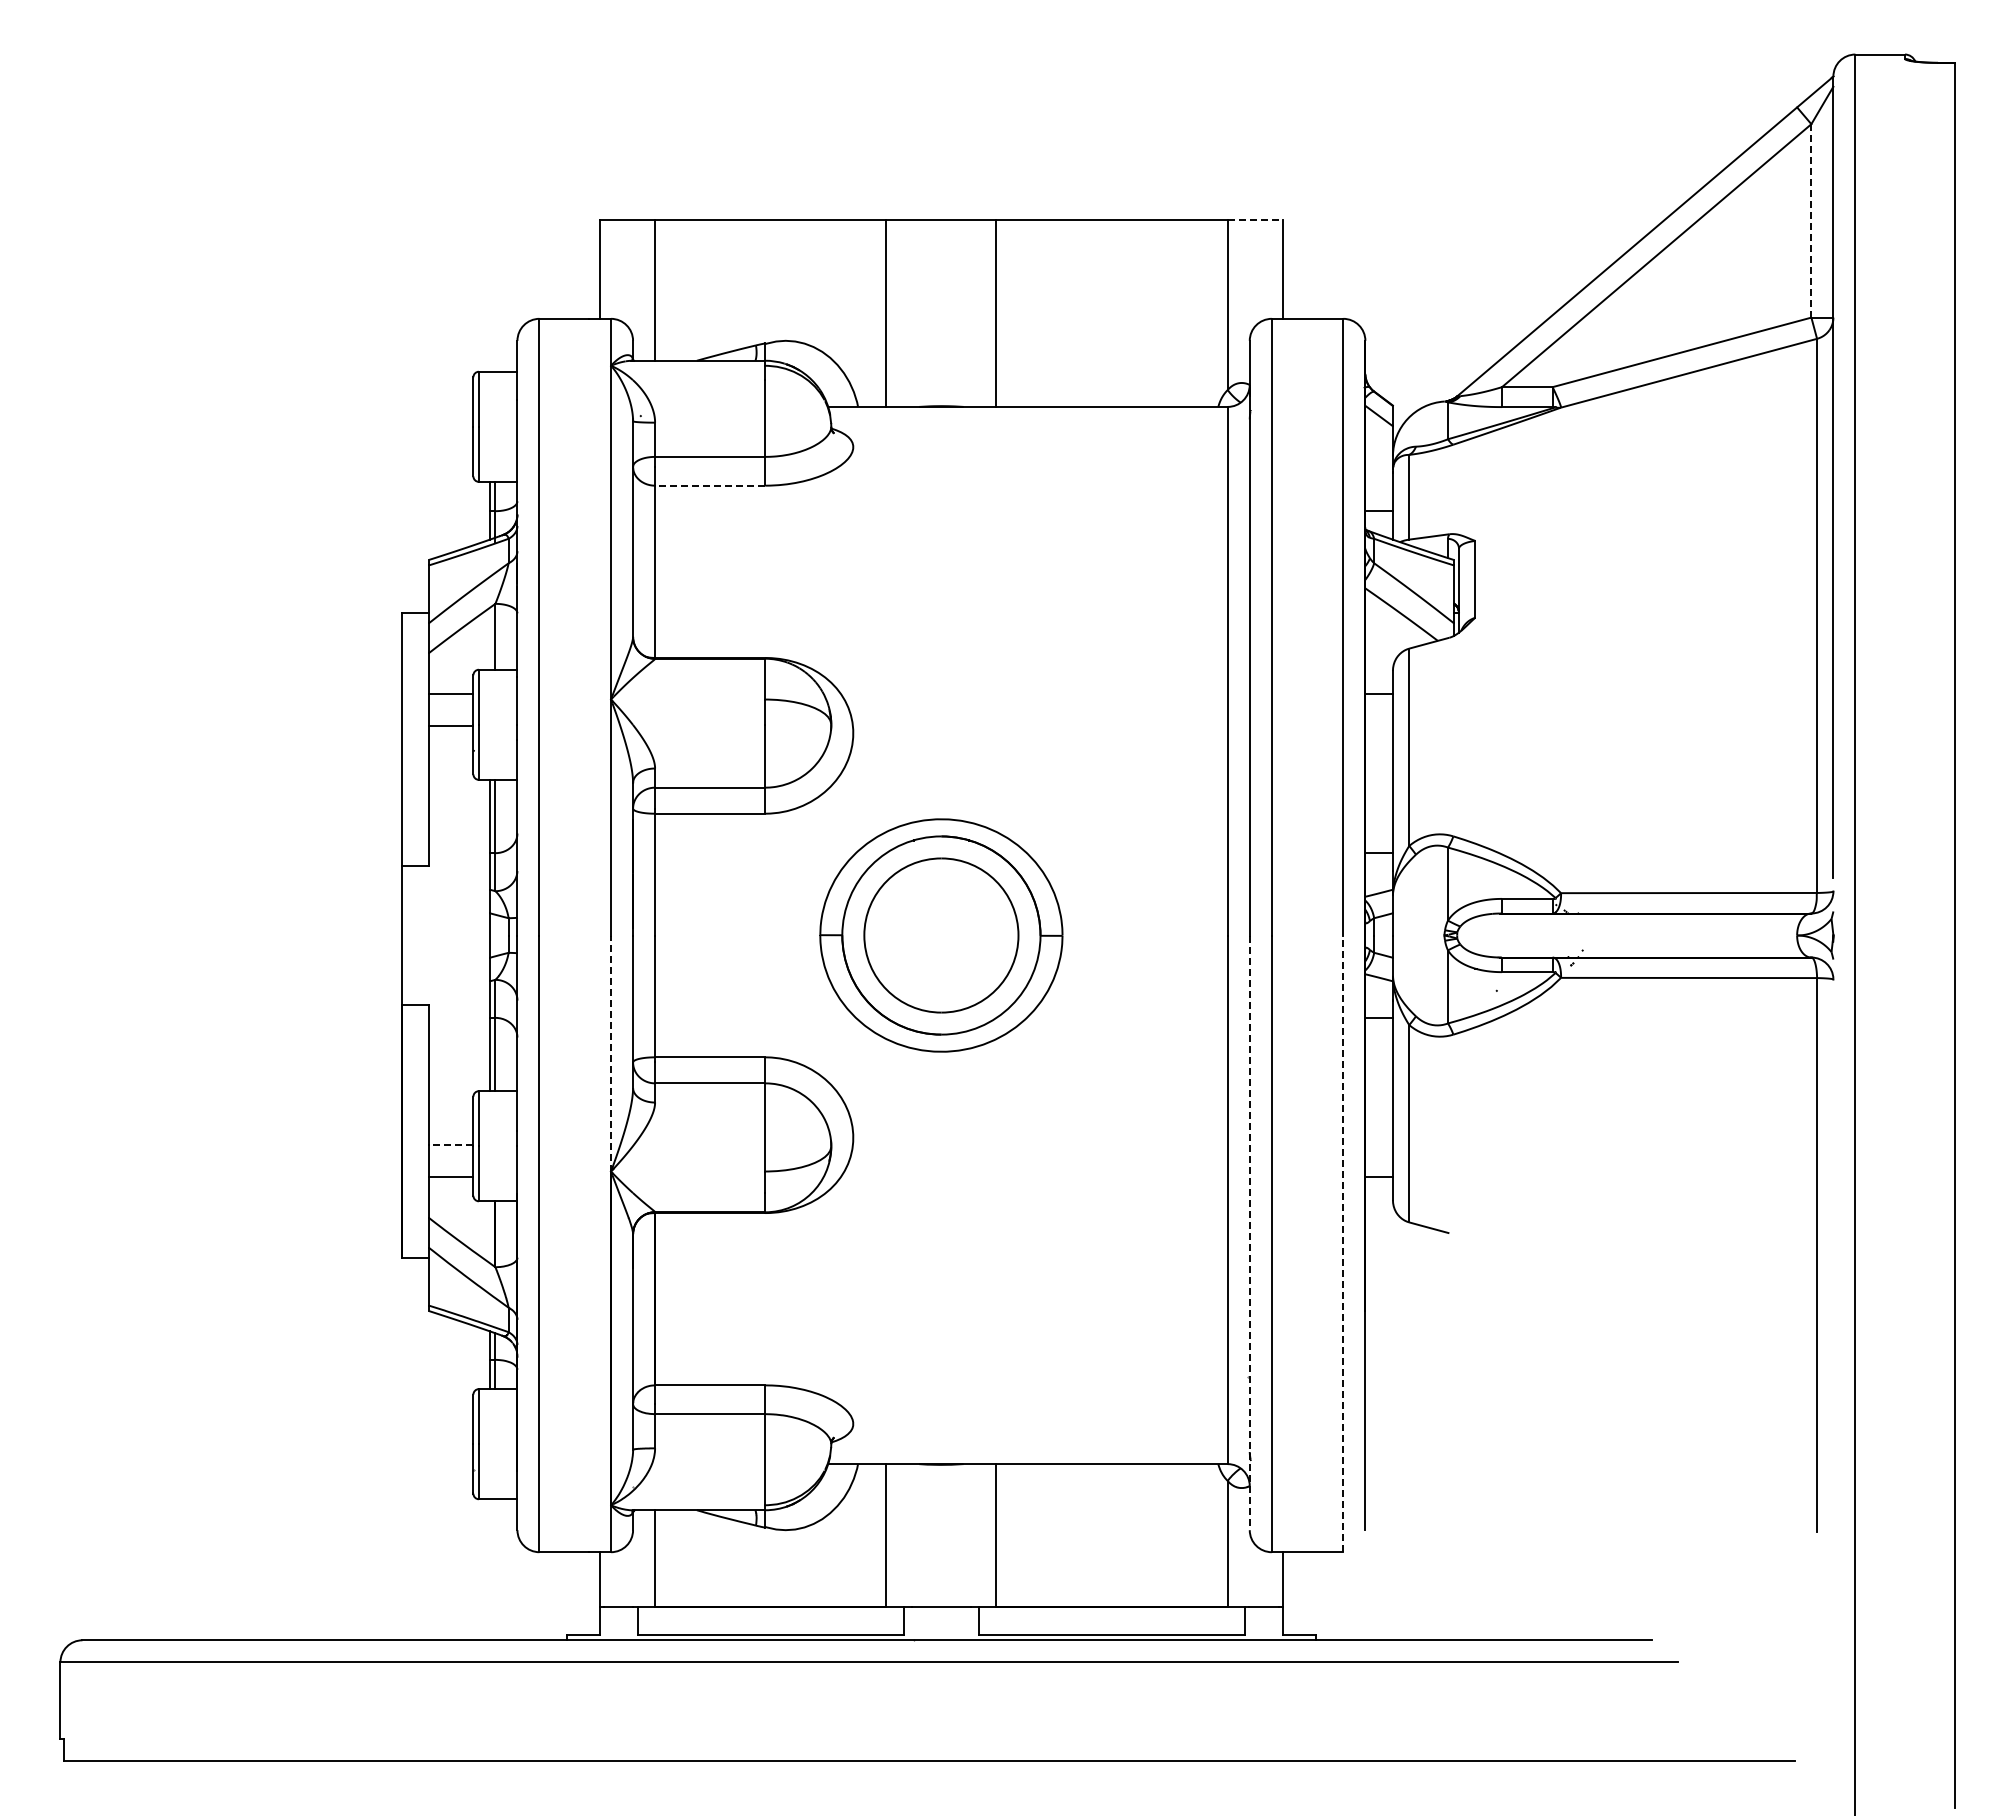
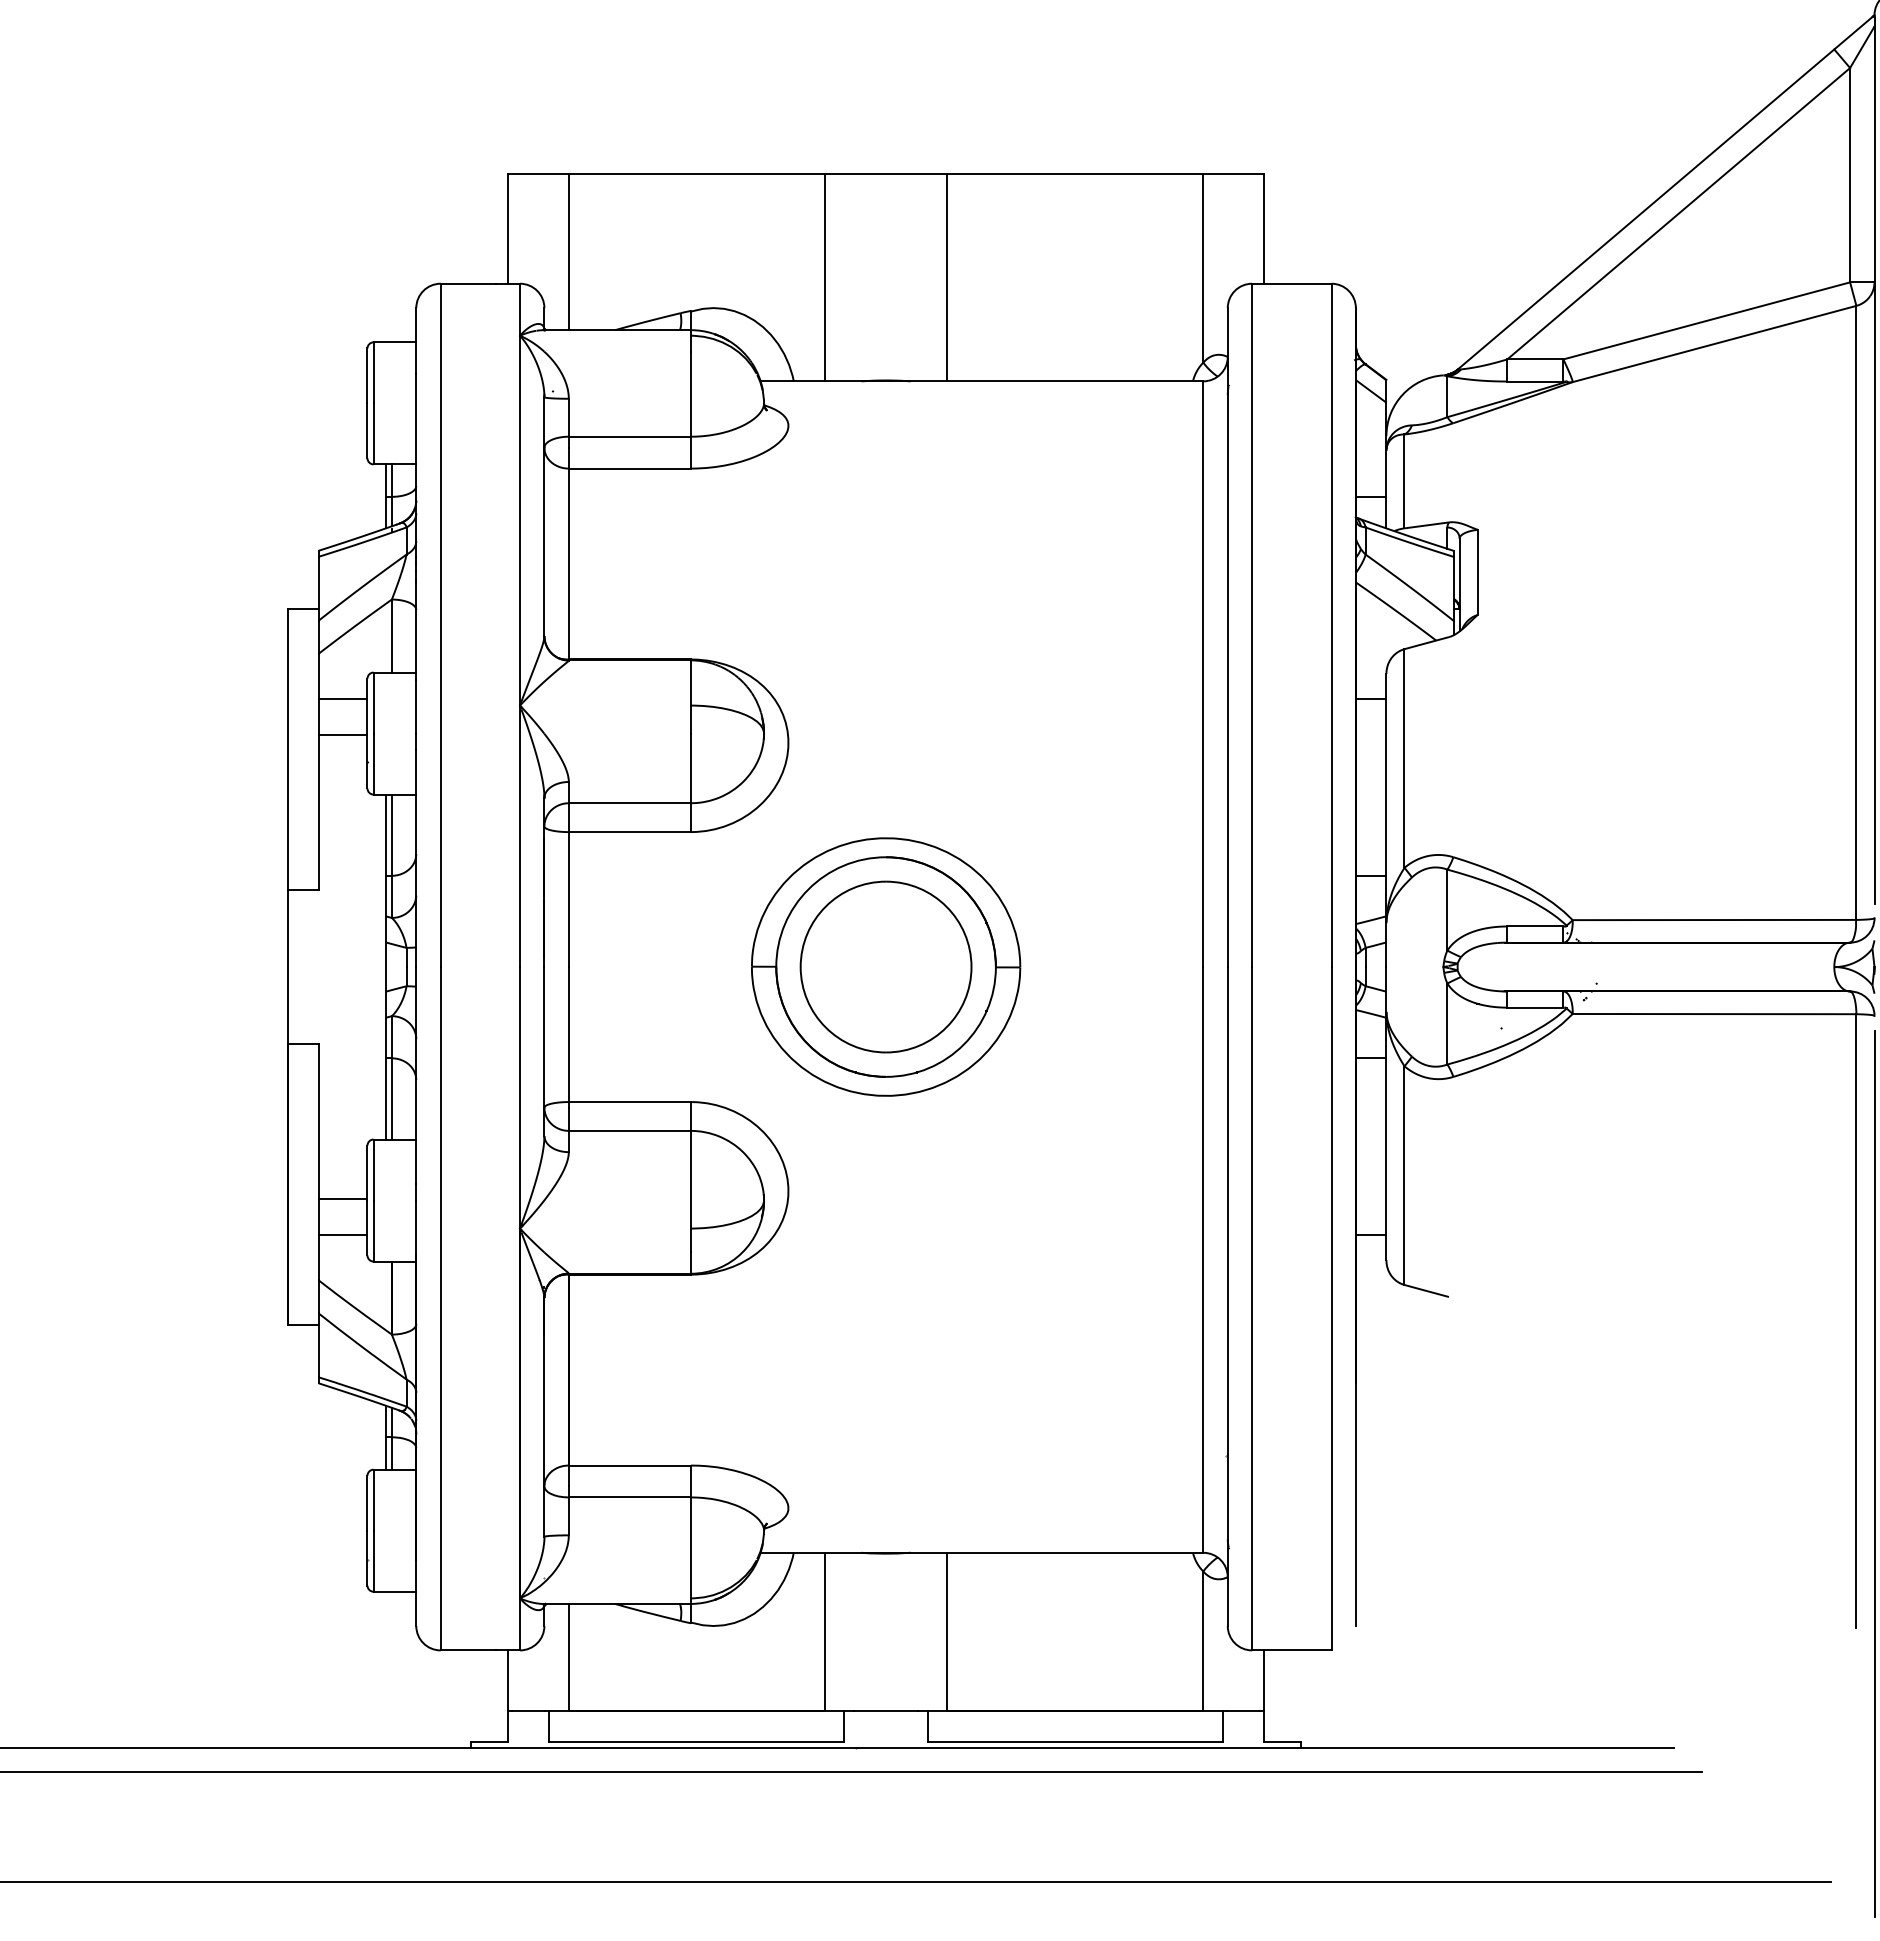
line: (1255, 219) -> (1234, 173), dashed -> solid
line: (1811, 220) -> (1850, 174), dashed -> solid
line: (709, 485) -> (629, 468), dashed -> solid
line: (611, 1053) -> (520, 1097), dashed -> solid
line: (450, 1144) -> (342, 1198), dashed -> solid
line: (1249, 1233) -> (1227, 1297), dashed -> solid
line: (1343, 1243) -> (1331, 1308), dashed -> solid
line: (1833, 1392) -> (1874, 1473), added

